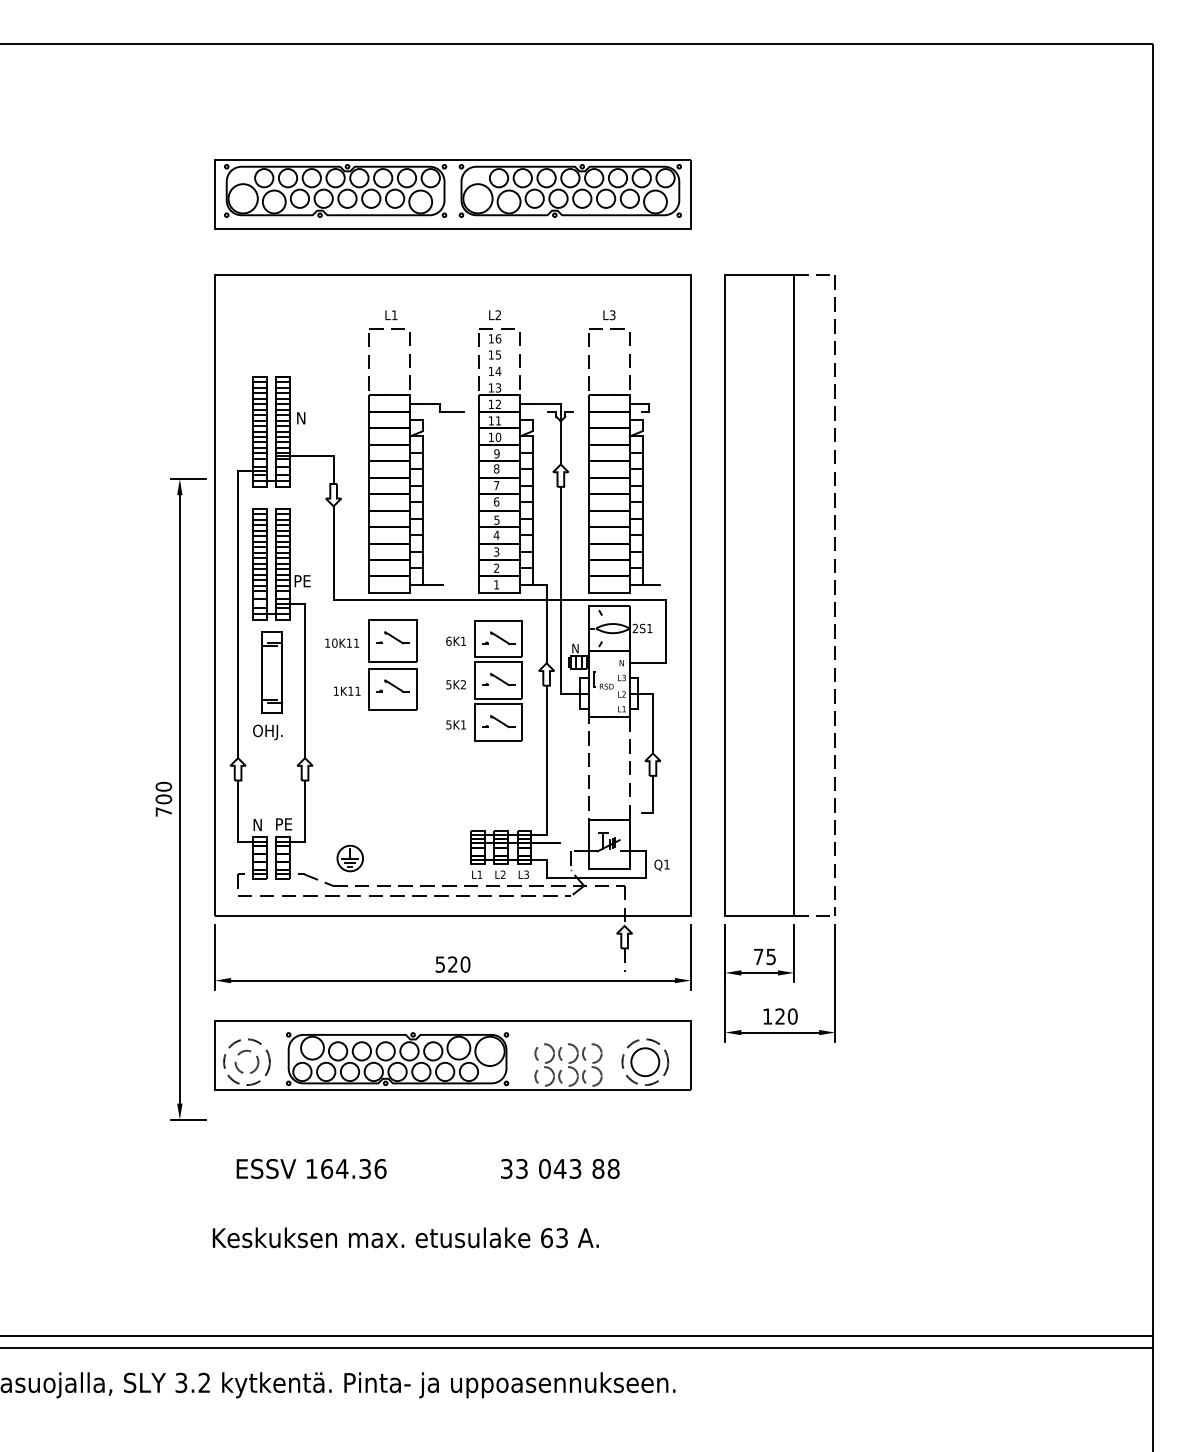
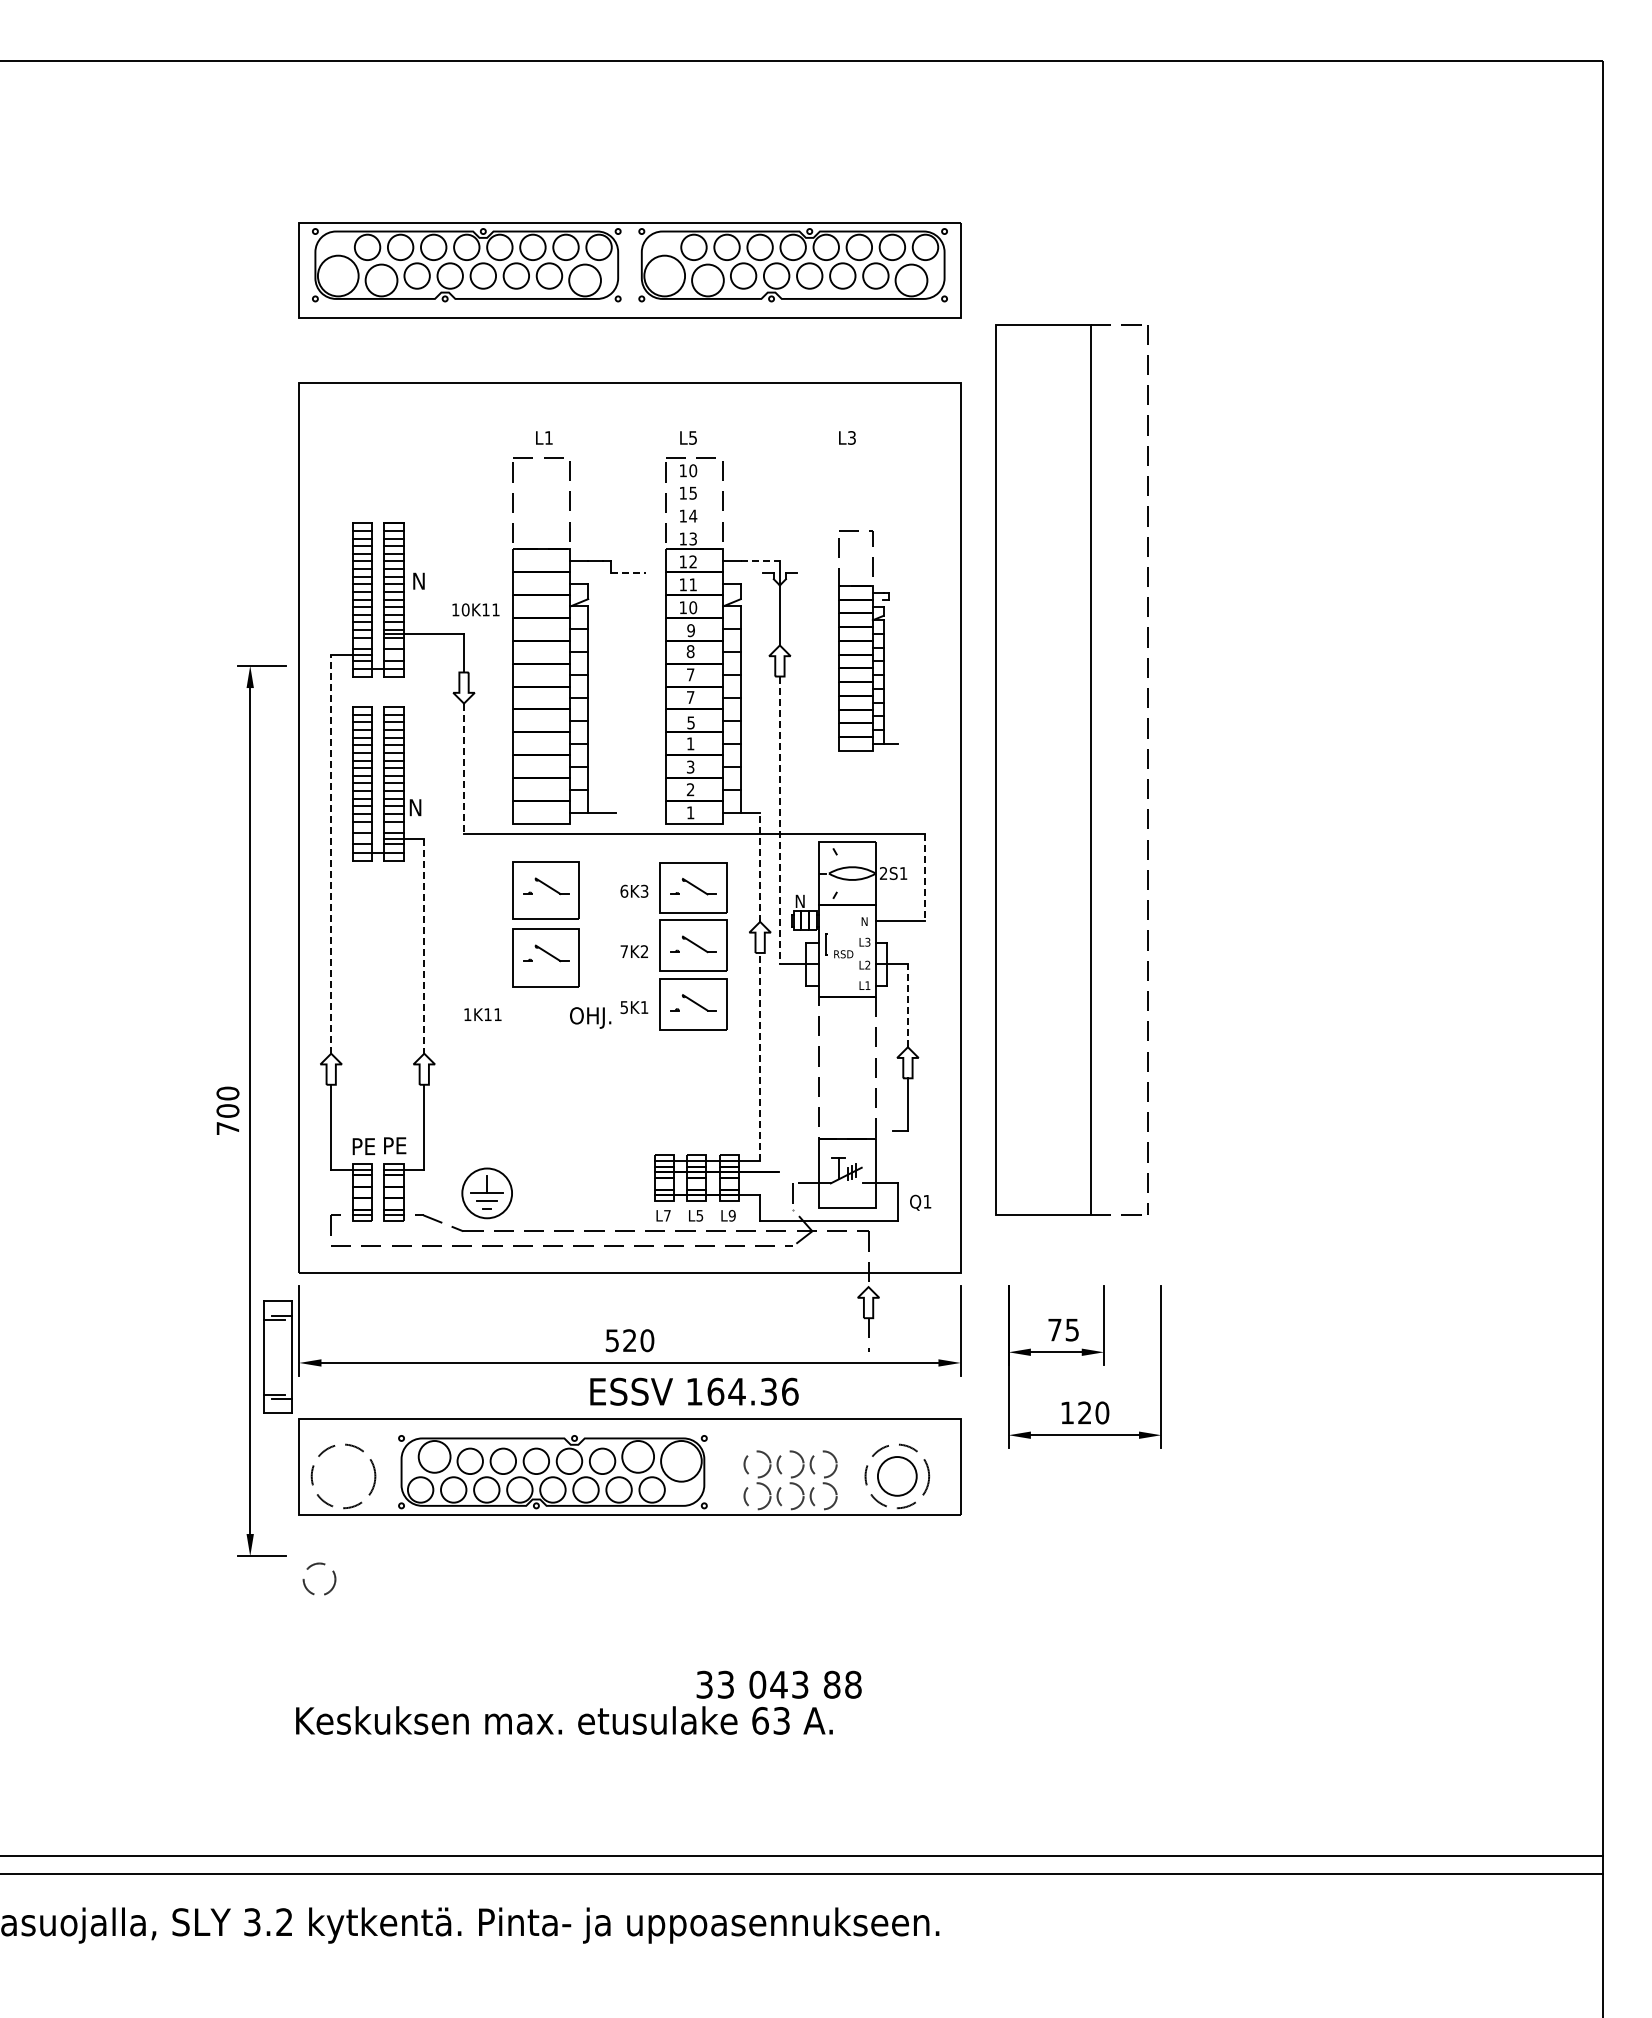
text: (497, 314) -> (692, 437), L2 -> L5
text: (498, 338) -> (693, 470), 16 -> 10
line: (546, 403) -> (760, 560), solid -> dashed
line: (452, 412) -> (629, 572), solid -> dashed
part: (624, 460) -> (868, 640), size x0.6
text: (496, 501) -> (690, 697), 6 -> 7
text: (496, 535) -> (690, 743), 4 -> 1
line: (333, 553) -> (464, 769), solid -> dashed
text: (303, 581) -> (421, 807), PE -> N
line: (560, 590) -> (779, 820), solid -> dashed
part: (779, 595) -> (1071, 769), moved
line: (238, 614) -> (331, 853), solid -> dashed
line: (546, 624) -> (760, 867), solid -> dashed
line: (665, 631) -> (925, 877), solid -> dashed
text: (463, 640) -> (644, 890), 6K1 -> 6K3
text: (341, 642) -> (475, 609), moved
part: (271, 672) -> (277, 1356), moved
line: (305, 681) -> (424, 946), solid -> dashed
text: (448, 684) -> (623, 951), 5K2 -> 7K2
text: (346, 691) -> (482, 1014), moved
line: (652, 723) -> (907, 1005), solid -> dashed
text: (267, 732) -> (590, 1017), moved
line: (546, 760) -> (760, 1056), solid -> dashed
text: (262, 824) -> (364, 1146), N -> PE
part: (349, 857) -> (486, 1192), size x1.4
text: (479, 874) -> (667, 1215), L1 -> L7
text: (503, 874) -> (699, 1215), L2 -> L5
text: (526, 874) -> (731, 1215), L3 -> L9
circle: (246, 1061) -> (319, 1578), moved
text: (311, 1168) -> (694, 1391), moved
text: (559, 1168) -> (778, 1684), moved

